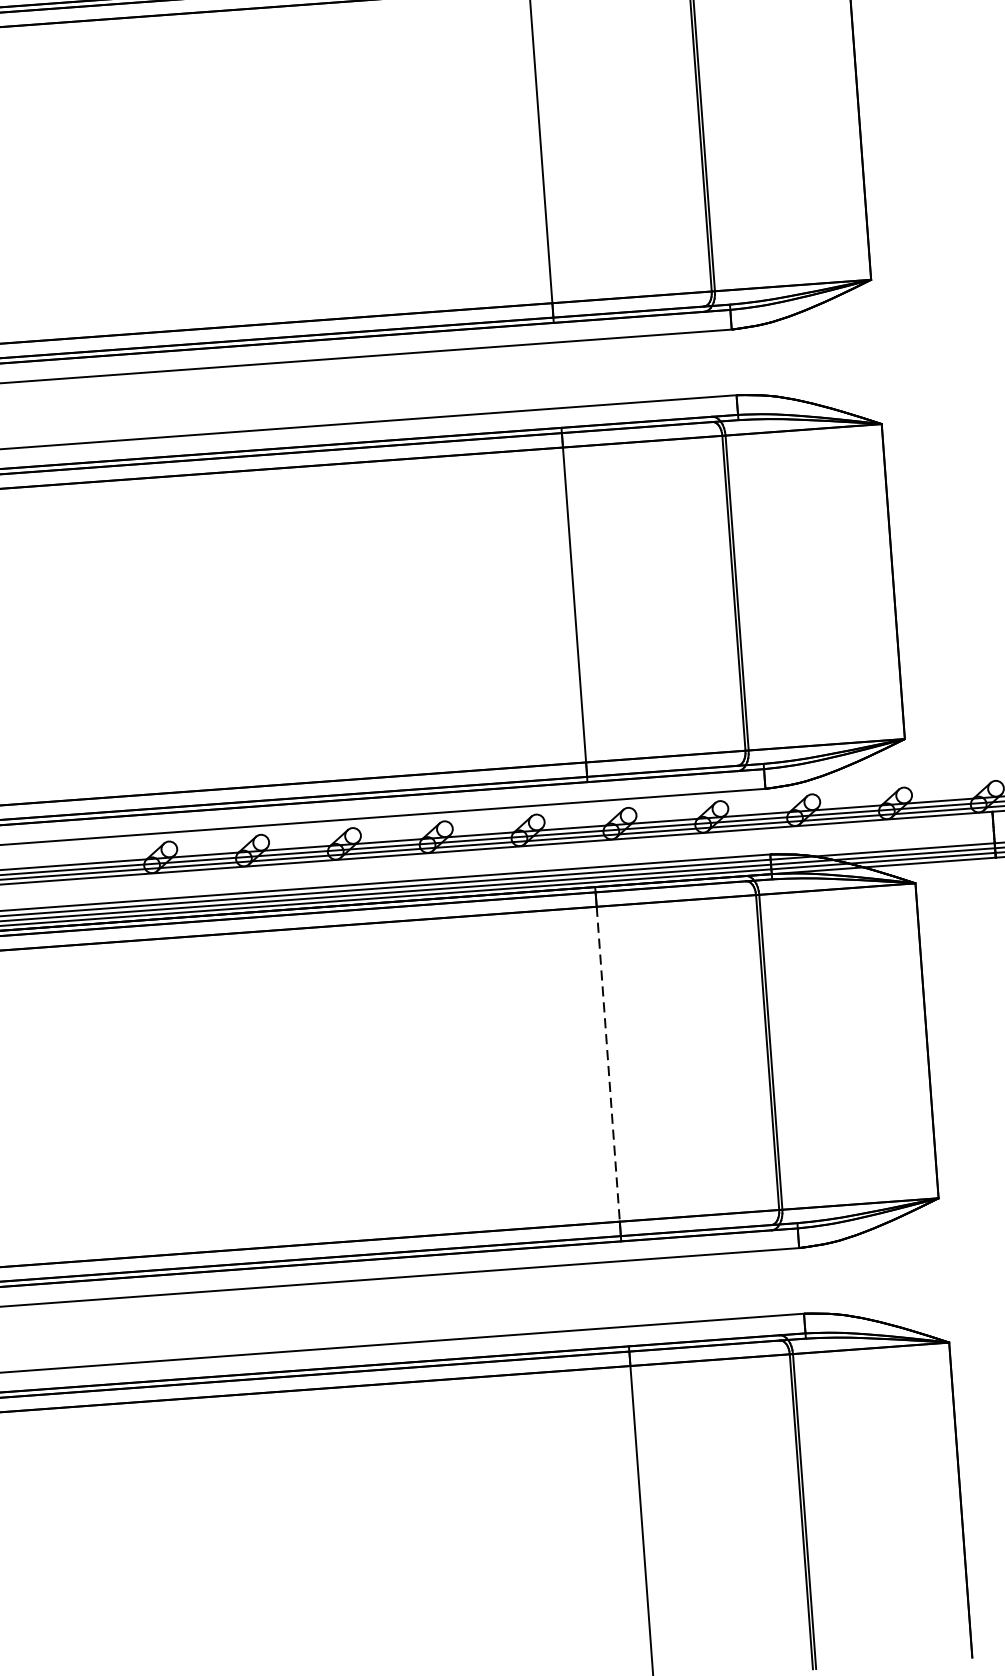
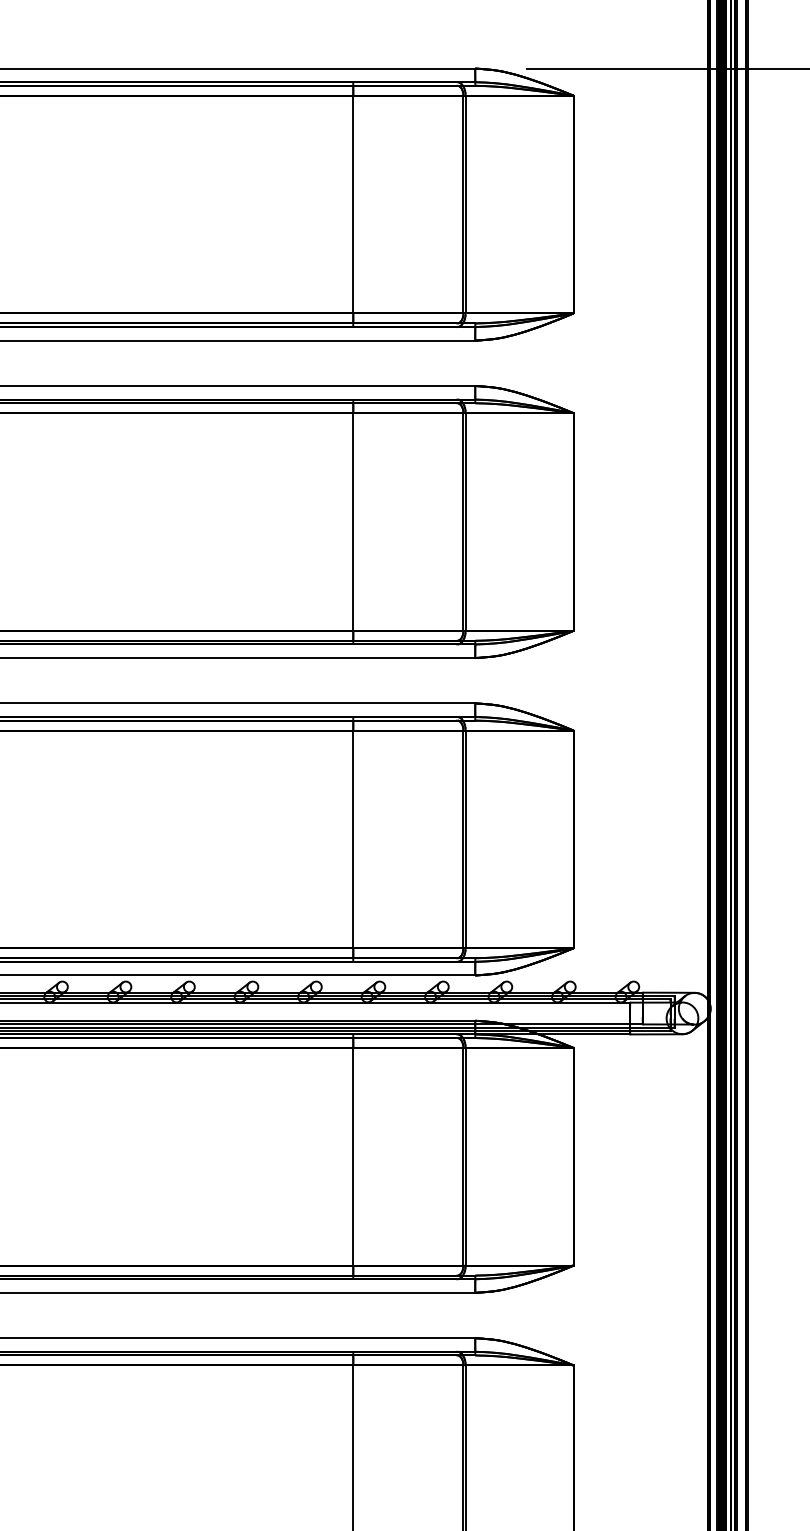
line: (608, 1063) -> (353, 1156), dashed -> solid

